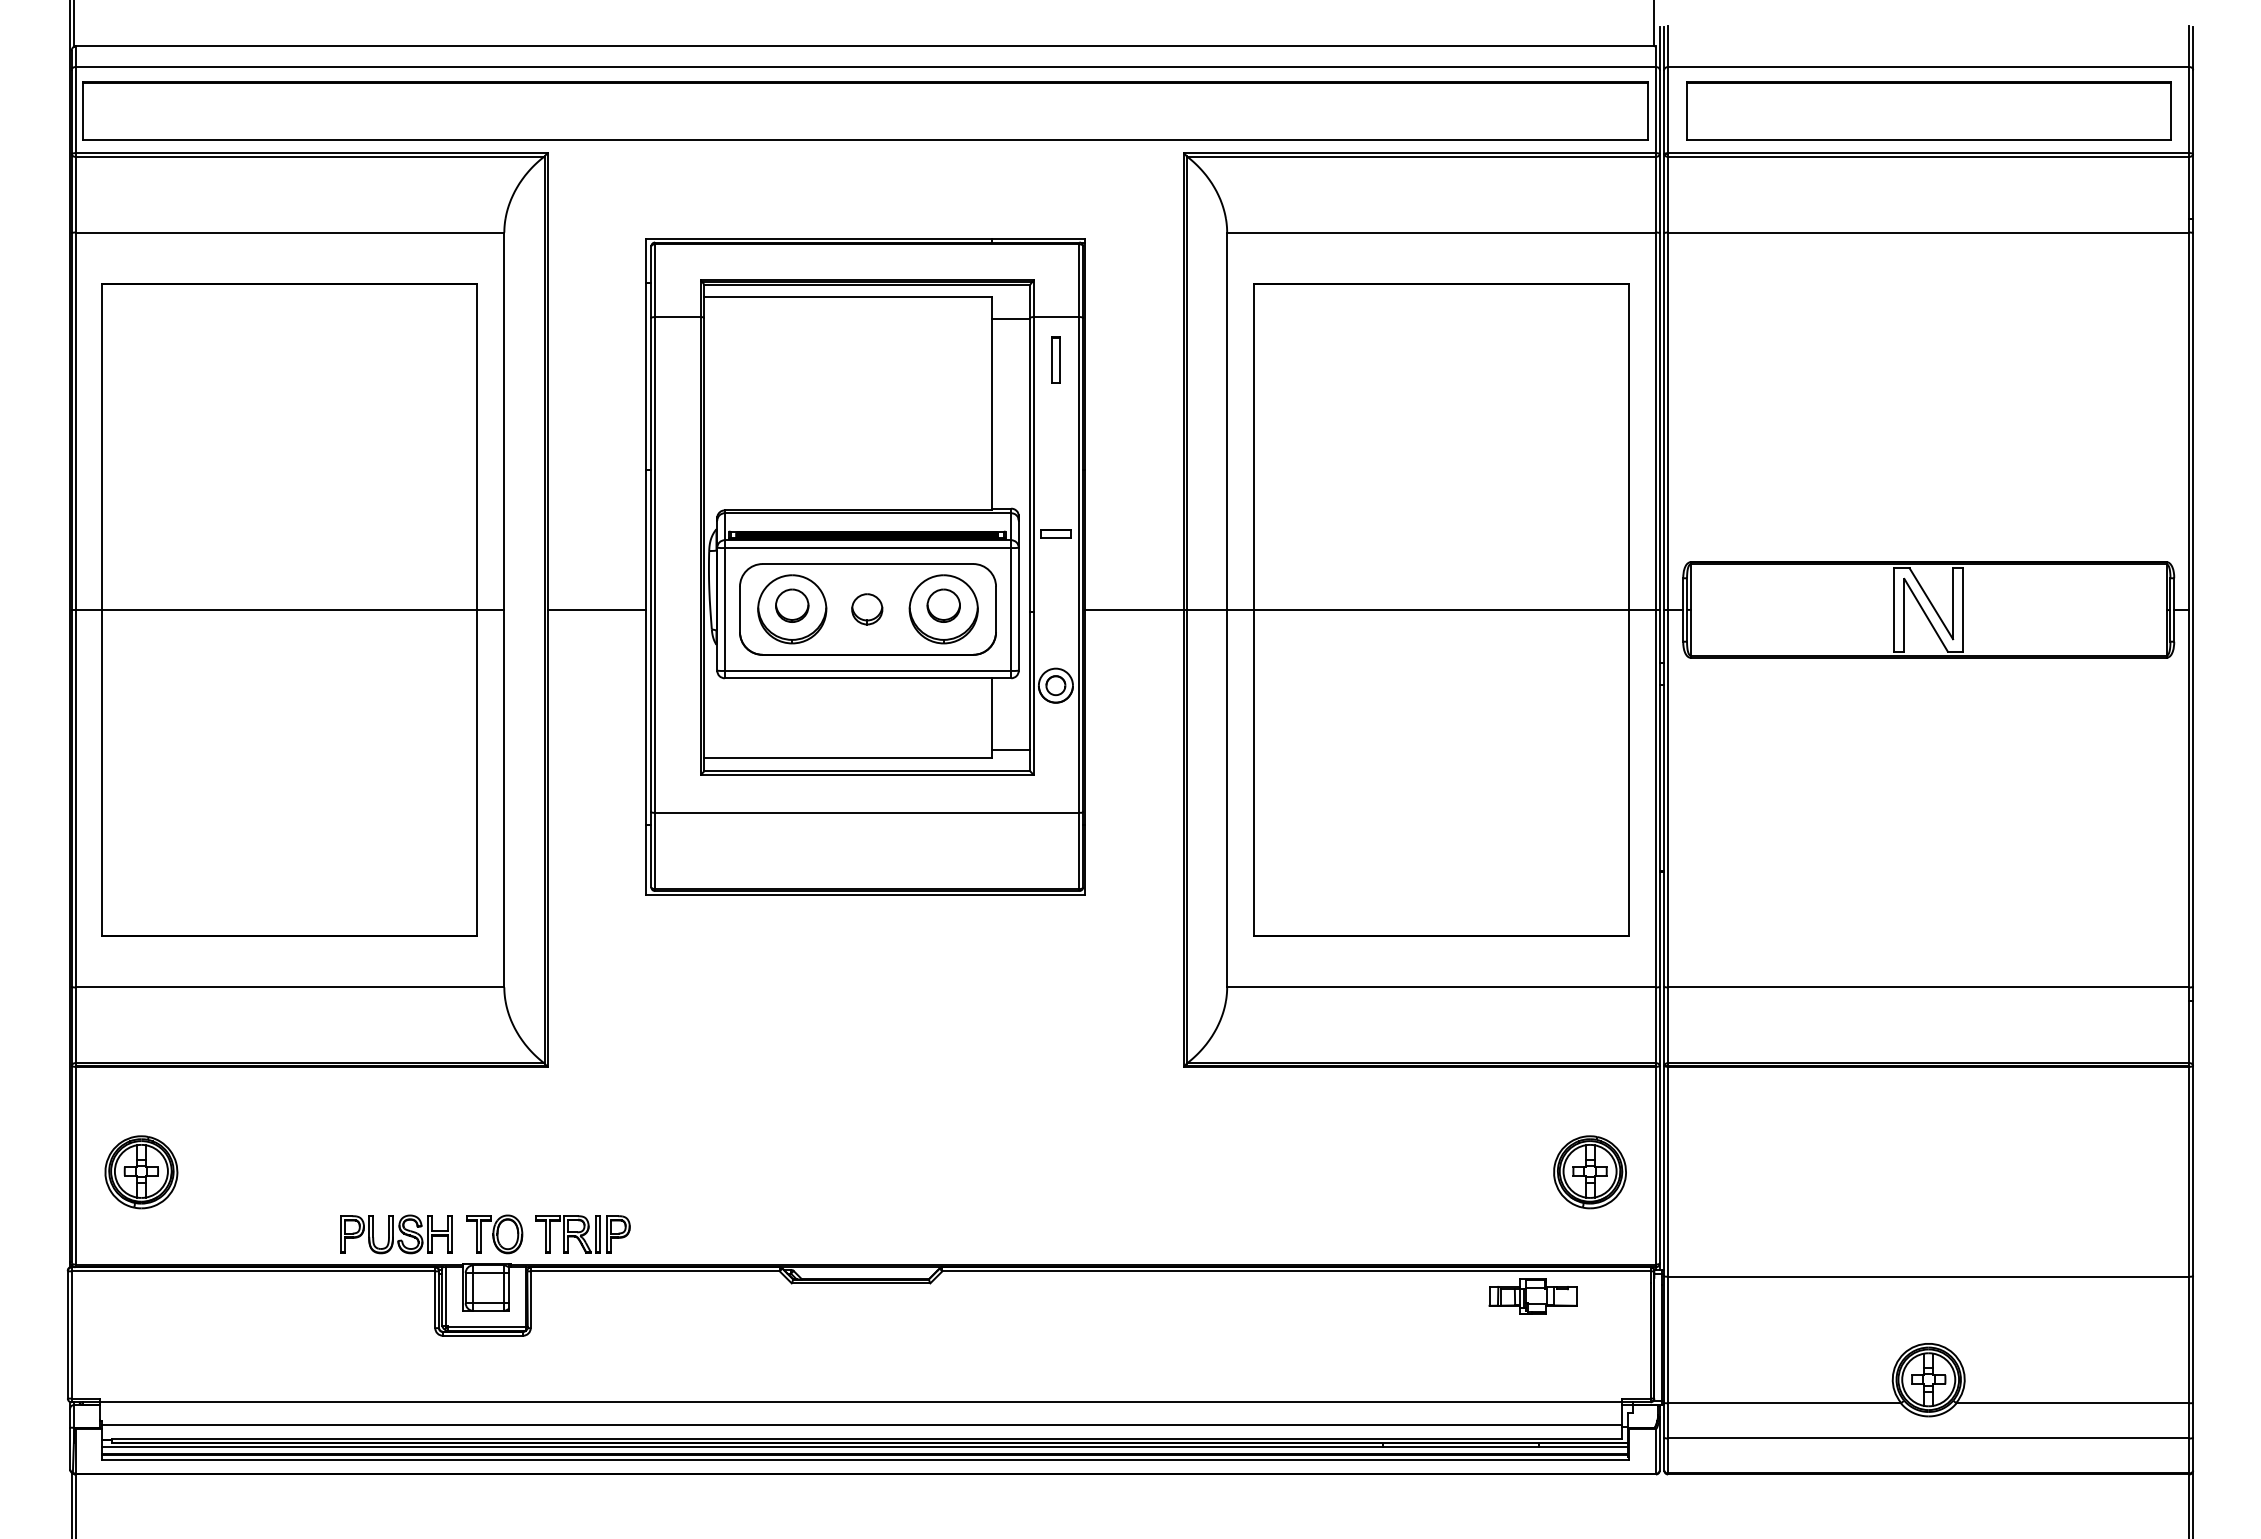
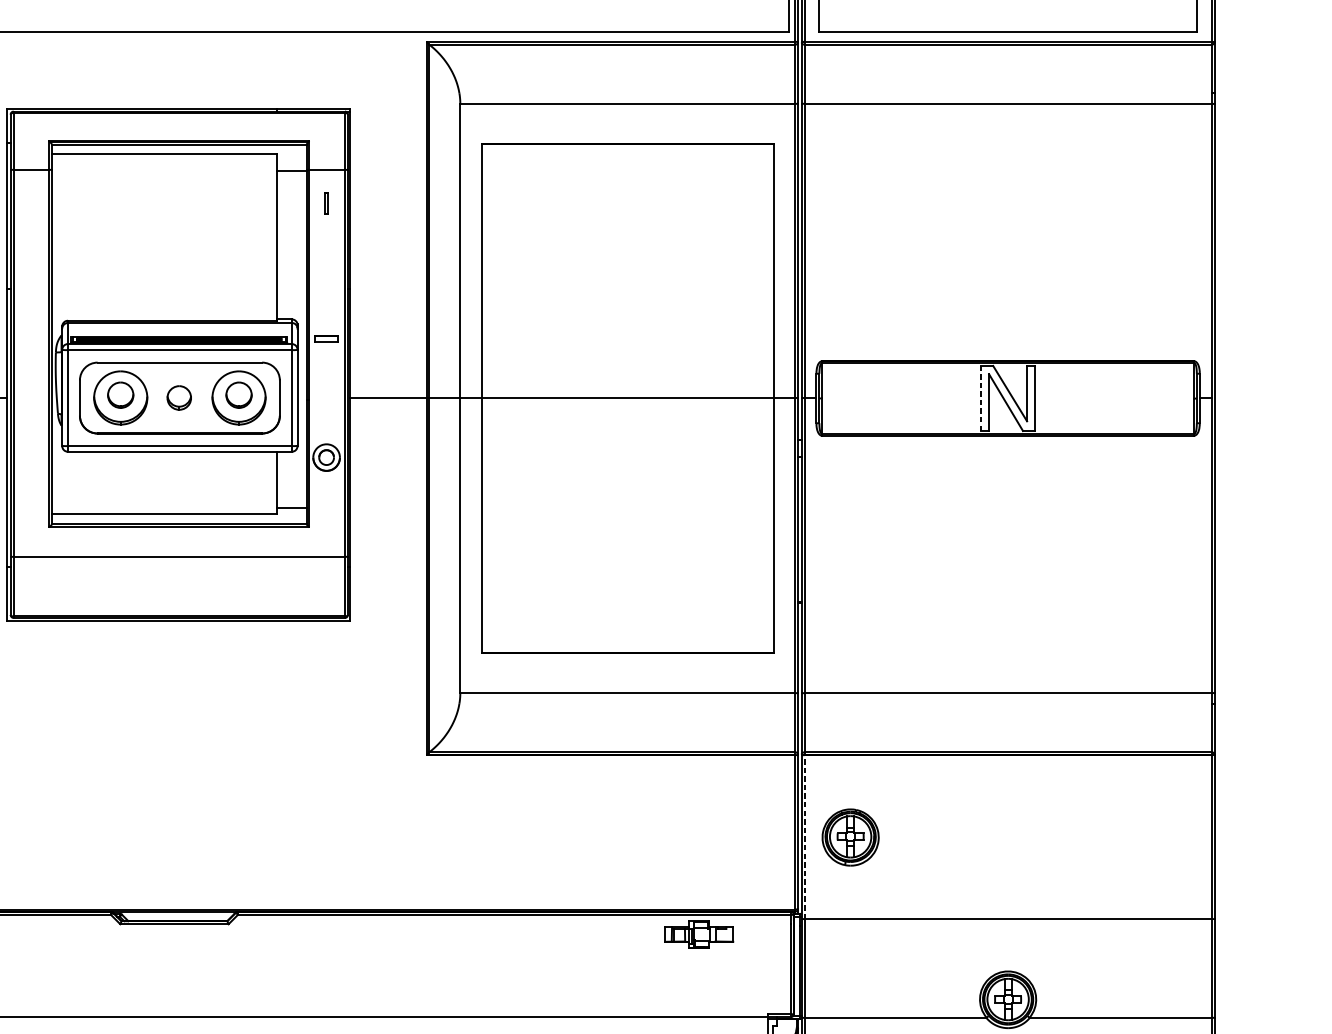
part: (1055, 359) -> (326, 202), size x0.6
line: (1894, 609) -> (981, 398), solid -> dashed
line: (1668, 1171) -> (804, 836), solid -> dashed
part: (1589, 1172) -> (850, 837), moved

